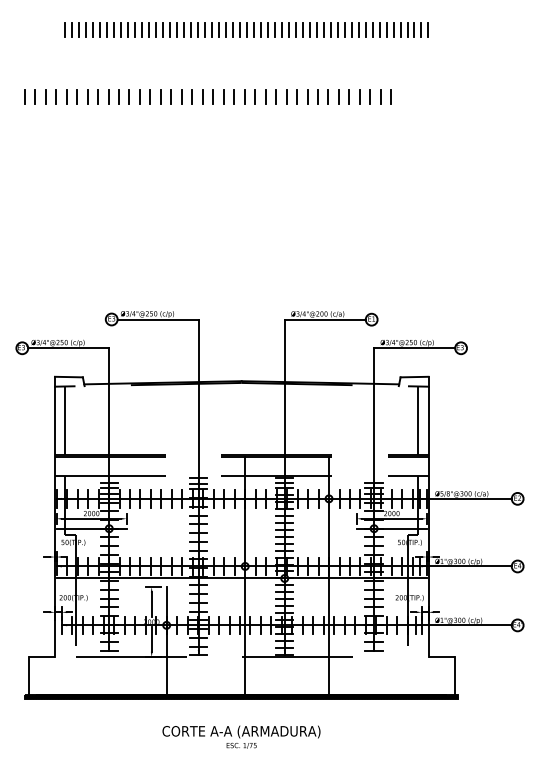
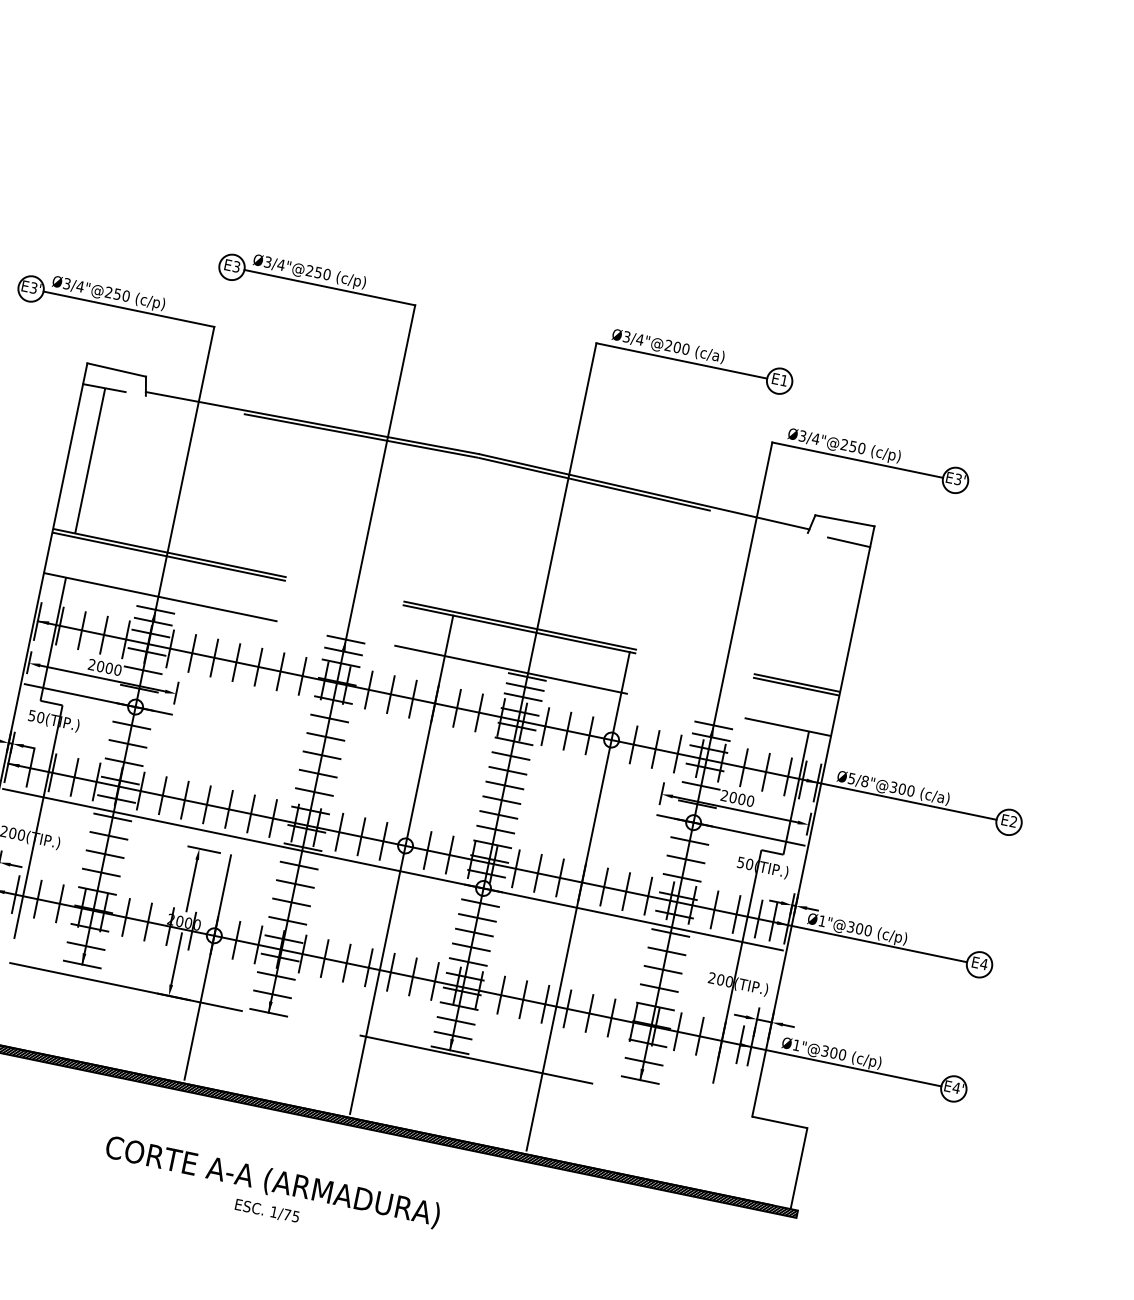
line: (418, 420) -> (834, 613), removed
text: (241, 736) -> (270, 1191), moved

